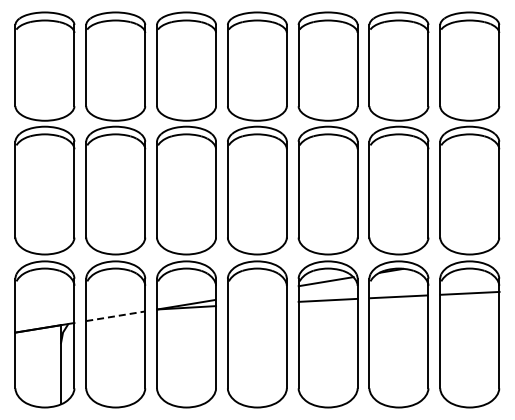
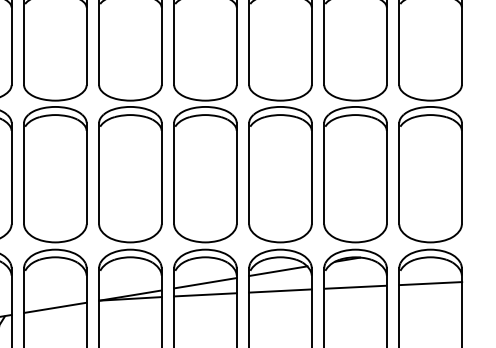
line: (256, 292) -> (204, 282), added
line: (256, 303) -> (204, 294), added
line: (115, 316) -> (55, 308), dashed -> solid

